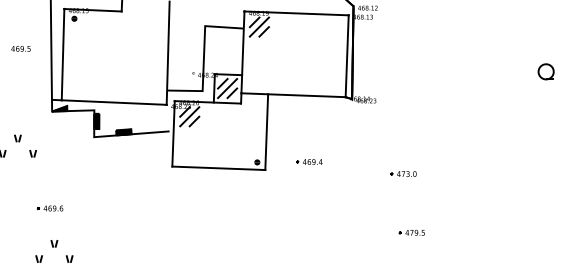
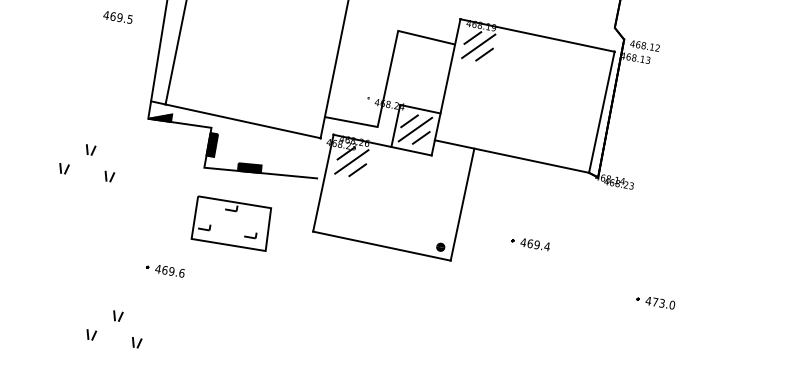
part: (309, 161) -> (530, 242), moved
part: (118, 170) -> (231, 223), added
part: (50, 208) -> (165, 270), moved

